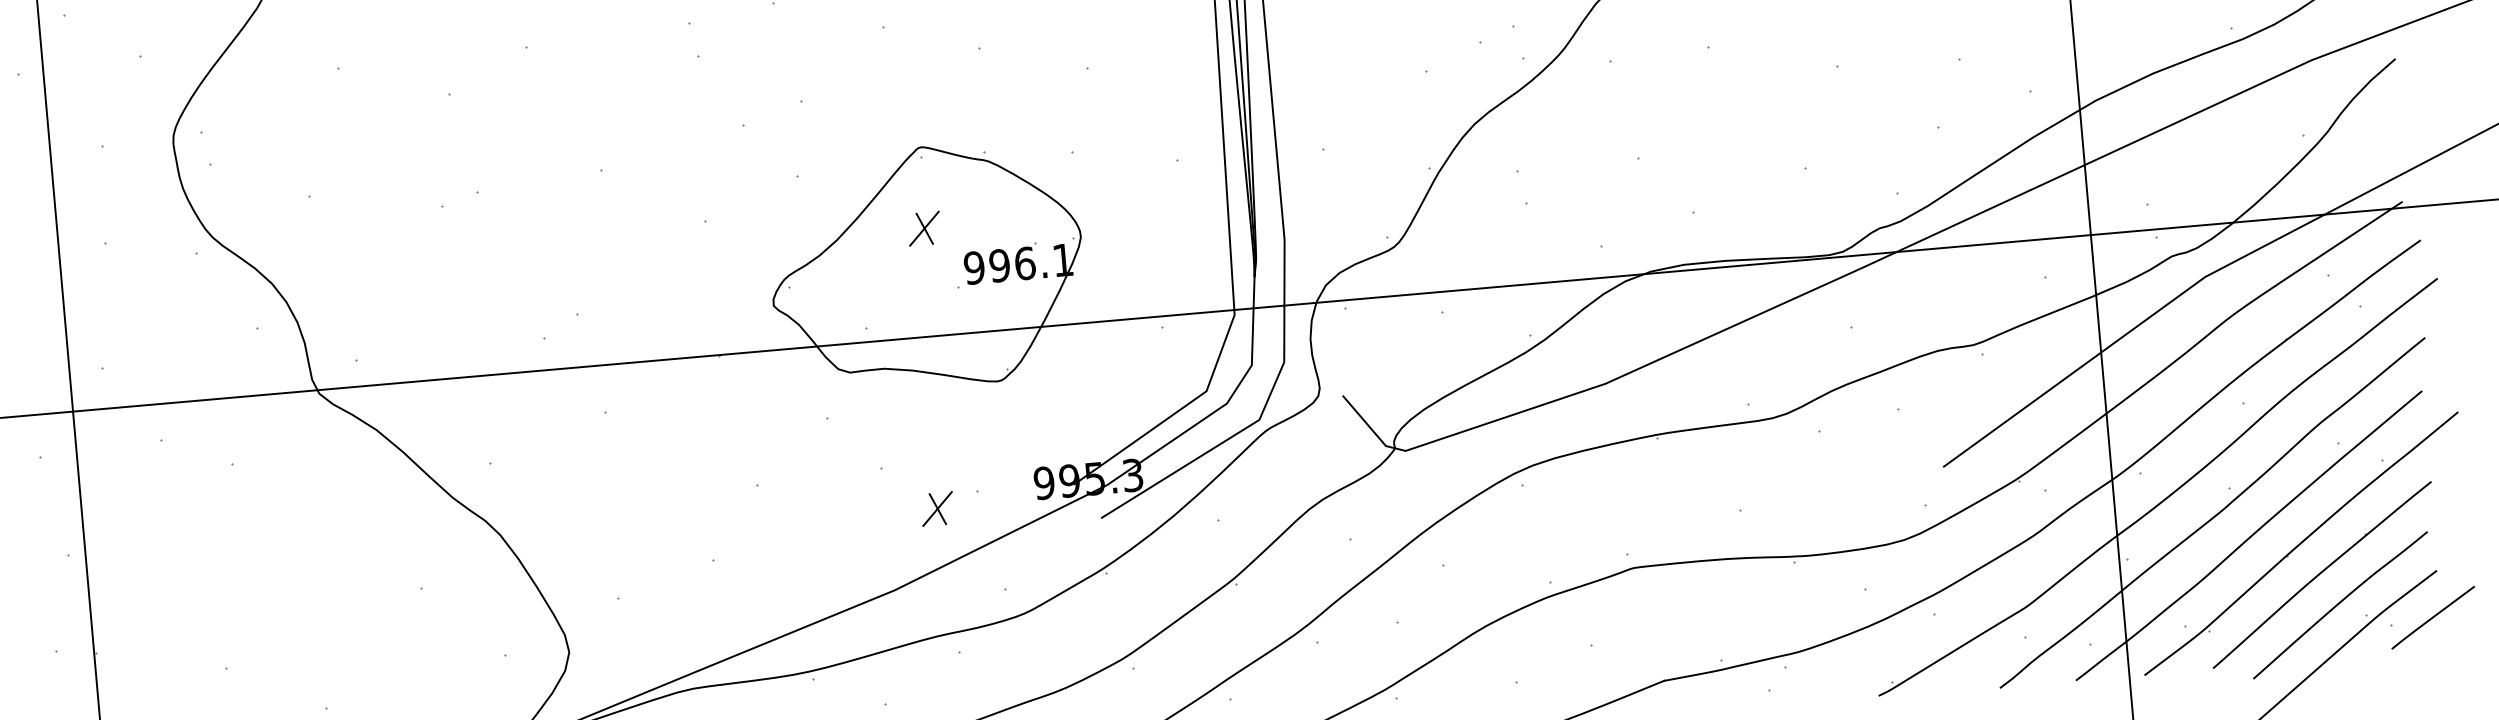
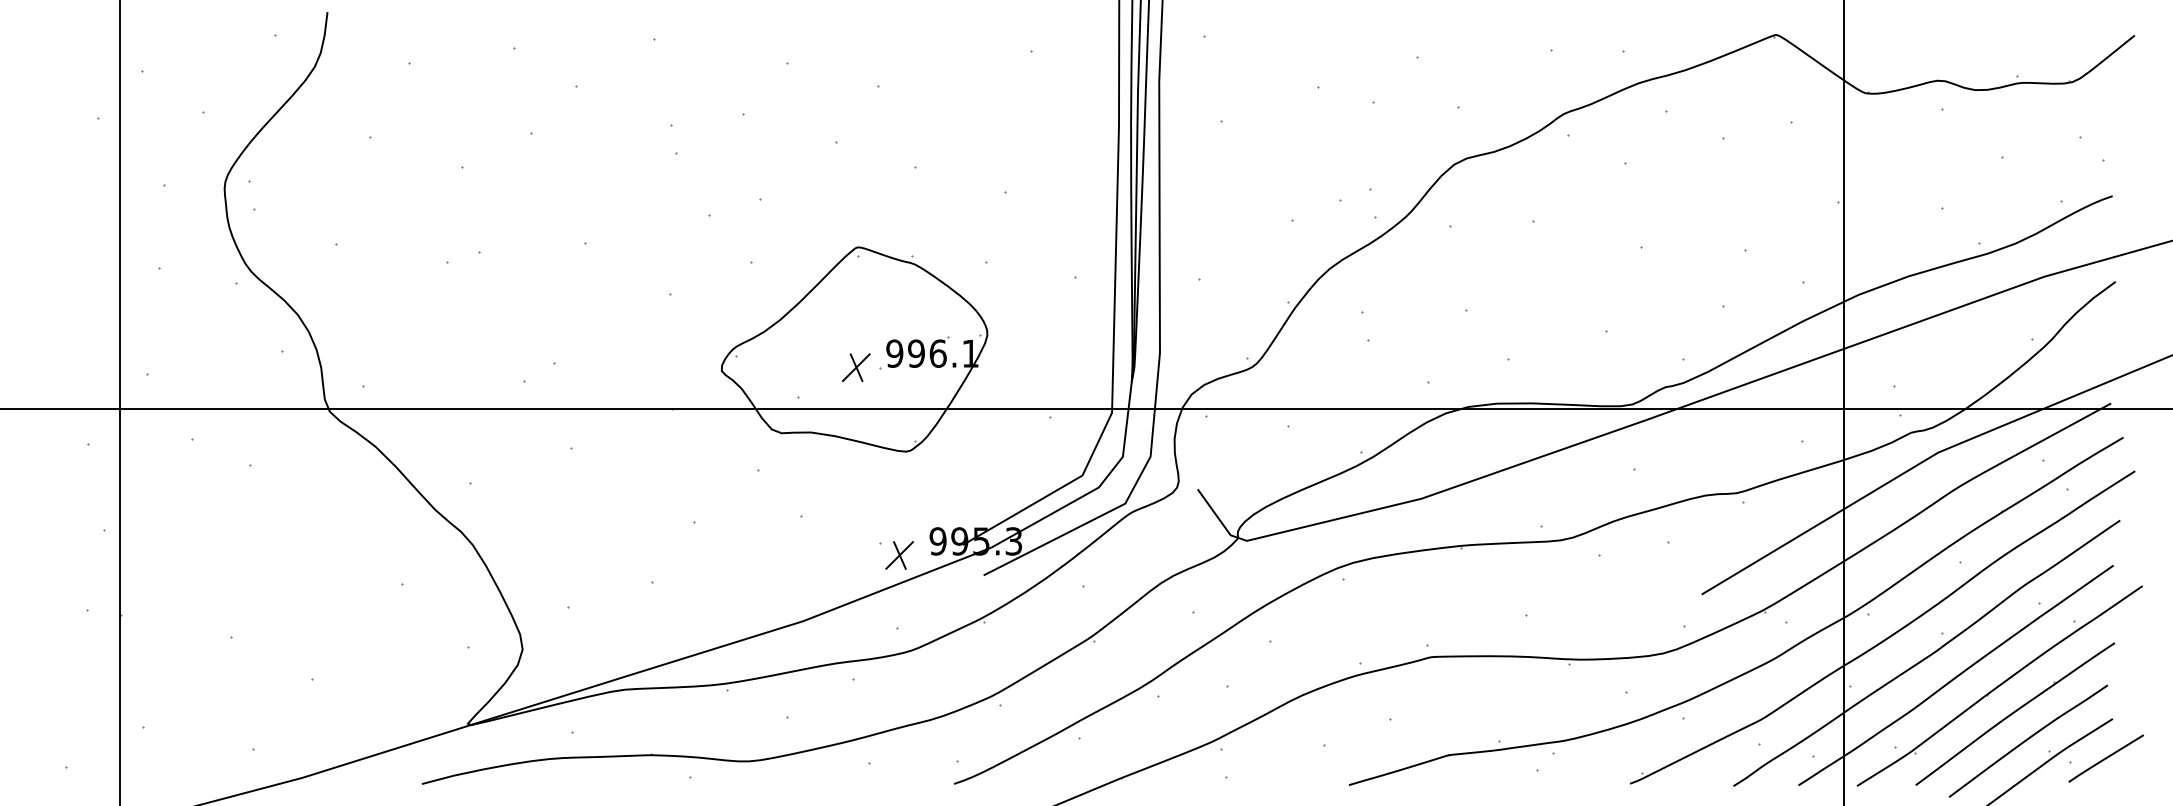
part: (924, 228) -> (856, 367), moved
part: (937, 509) -> (899, 555), moved

